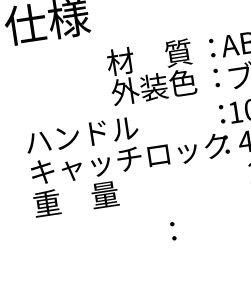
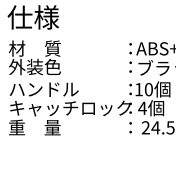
text: (150, 71) -> (34, 57), moved
text: (173, 230) -> (130, 127), moved

